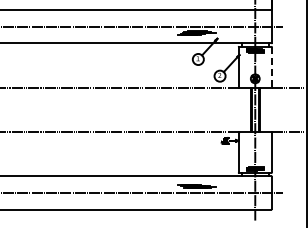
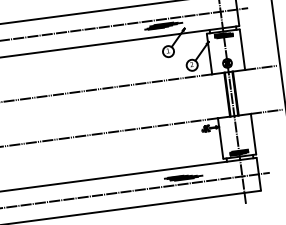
line: (271, 68) -> (242, 51), dashed -> solid

